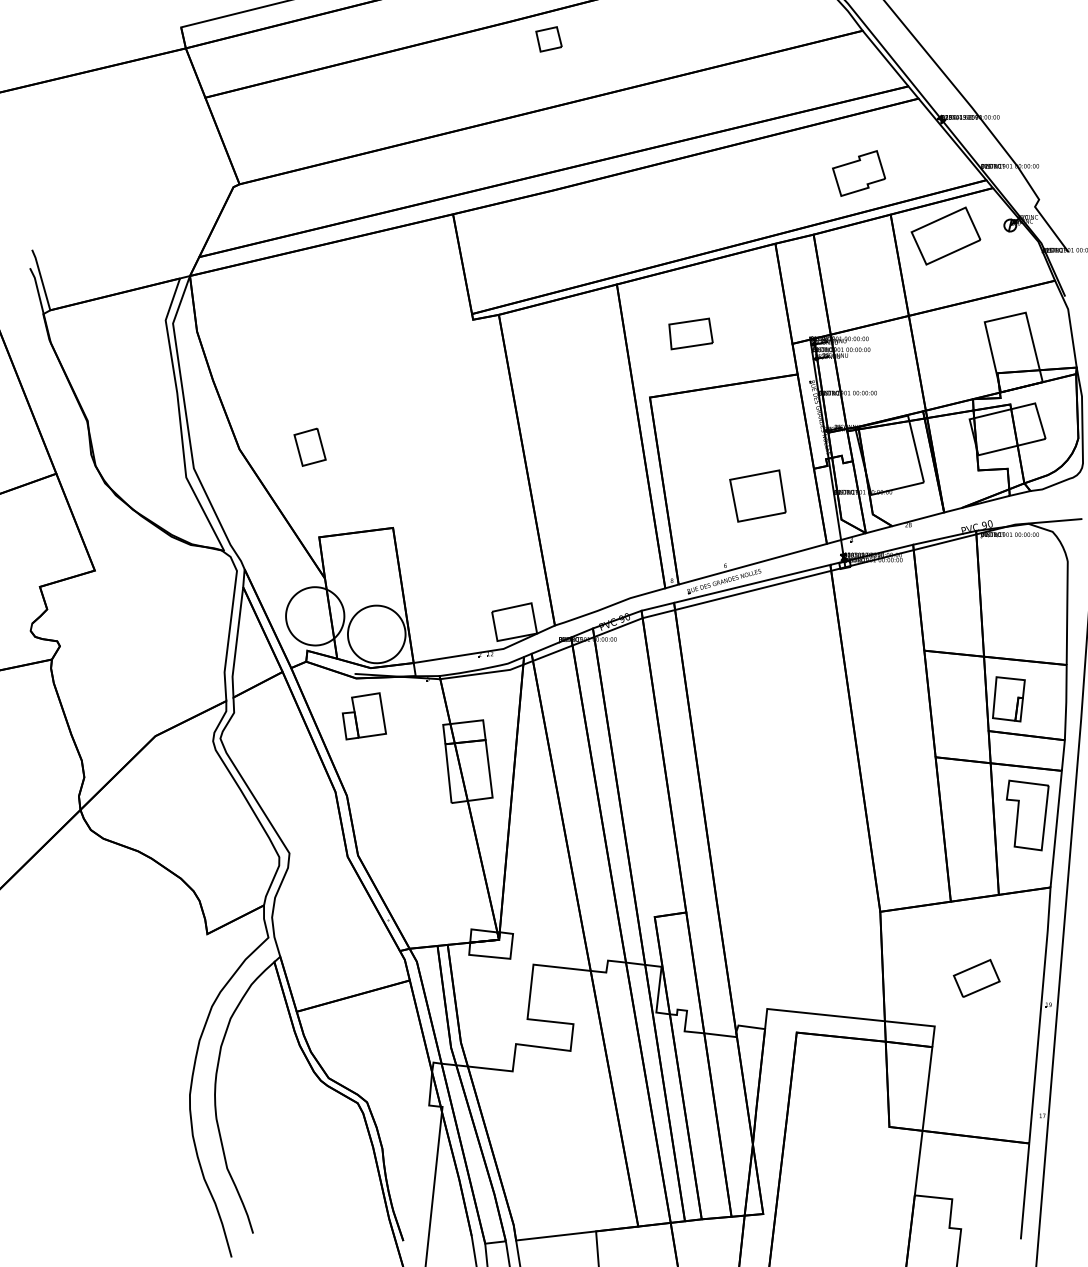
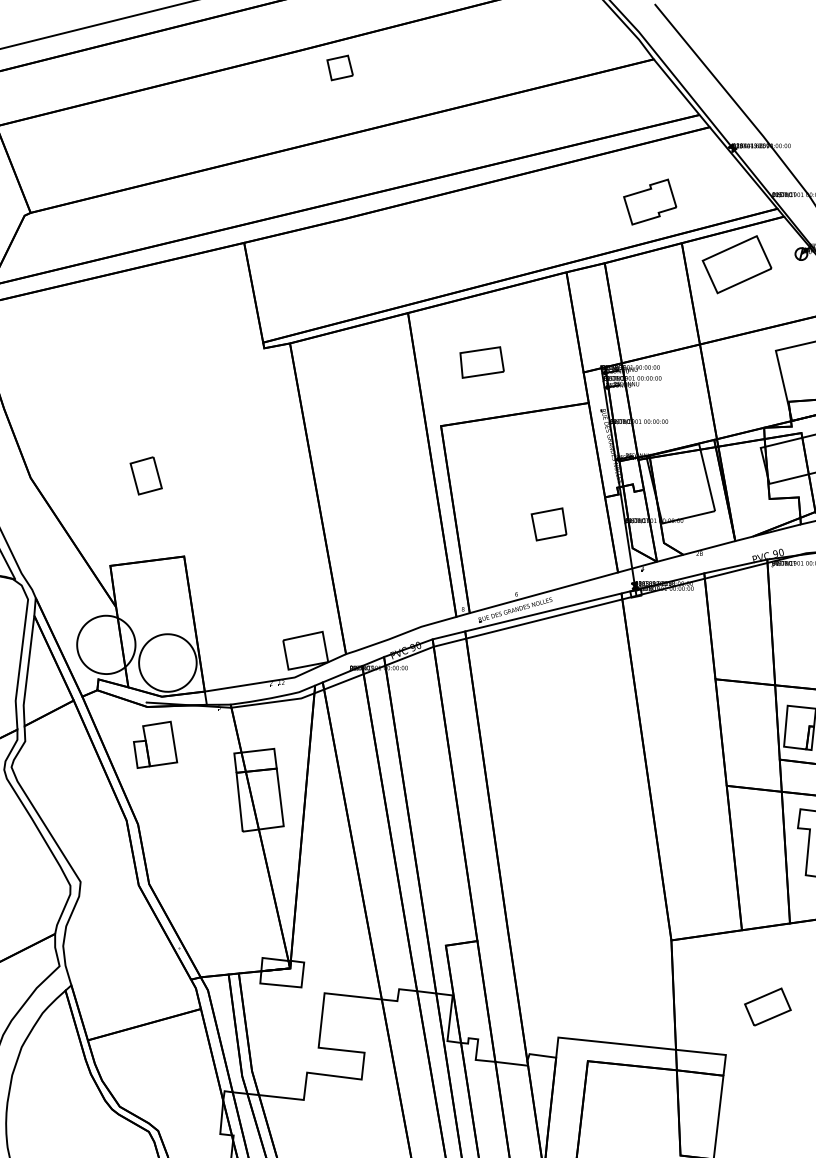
part: (309, 446) -> (145, 475), moved
part: (757, 495) -> (548, 524), size x0.62

